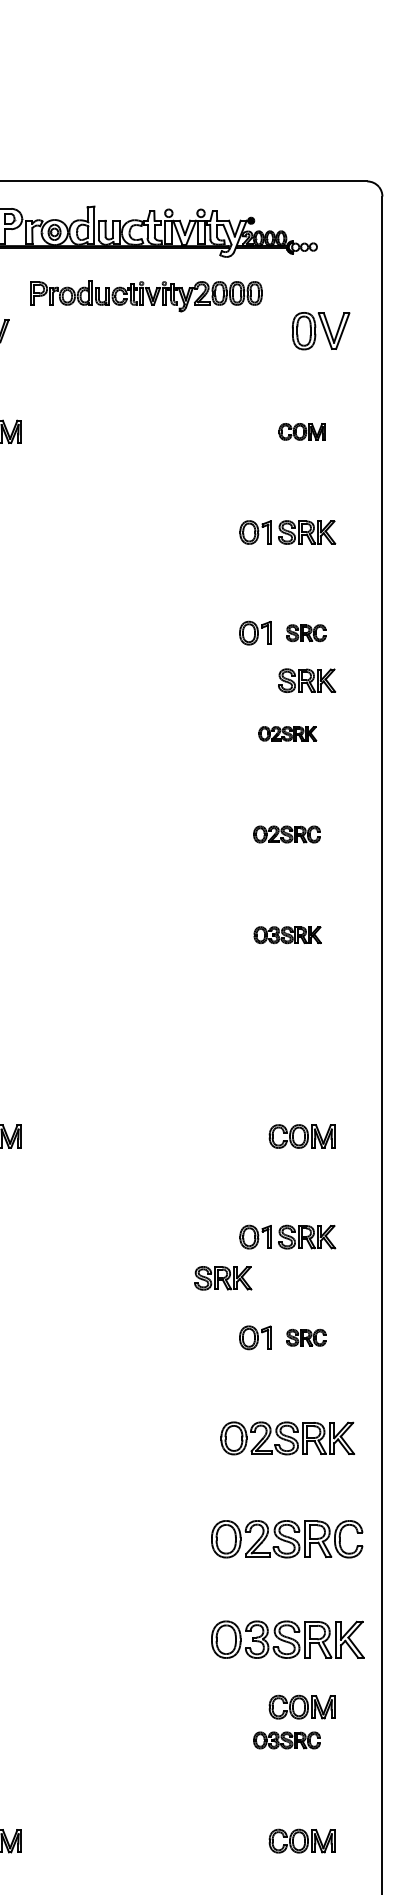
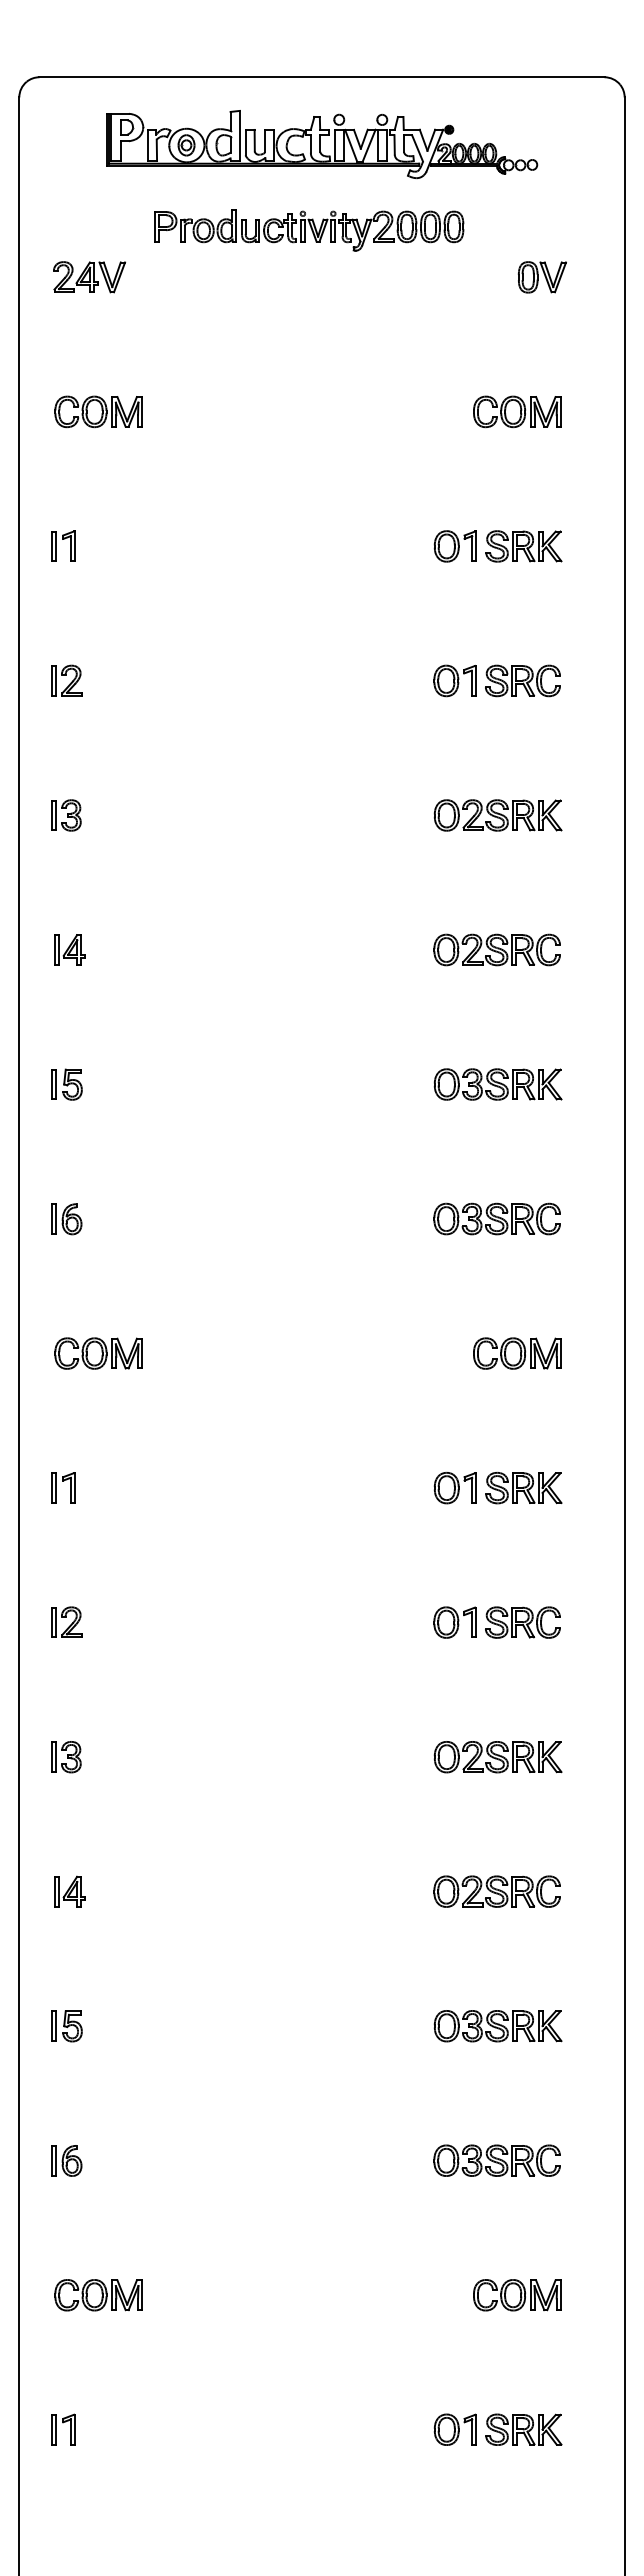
part: (320, 331) -> (541, 277), size x0.62
part: (302, 431) -> (517, 411), size x1.43
part: (305, 632) -> (522, 680), size x1.43
part: (306, 680) -> (523, 744), removed
part: (287, 733) -> (497, 815), size x1.67
part: (286, 834) -> (496, 949), size x1.43
part: (287, 935) -> (497, 1084), size x1.43
part: (286, 1035) -> (496, 1218), added
part: (222, 1278) -> (411, 1543), removed
part: (305, 1337) -> (522, 1622), size x1.43
part: (287, 1438) -> (497, 1757), size x0.71
part: (286, 1539) -> (496, 1891), size x0.62
part: (287, 1640) -> (497, 2026), size x0.62
part: (302, 1707) -> (517, 2116), removed
part: (286, 1740) -> (496, 2160), size x1.43

